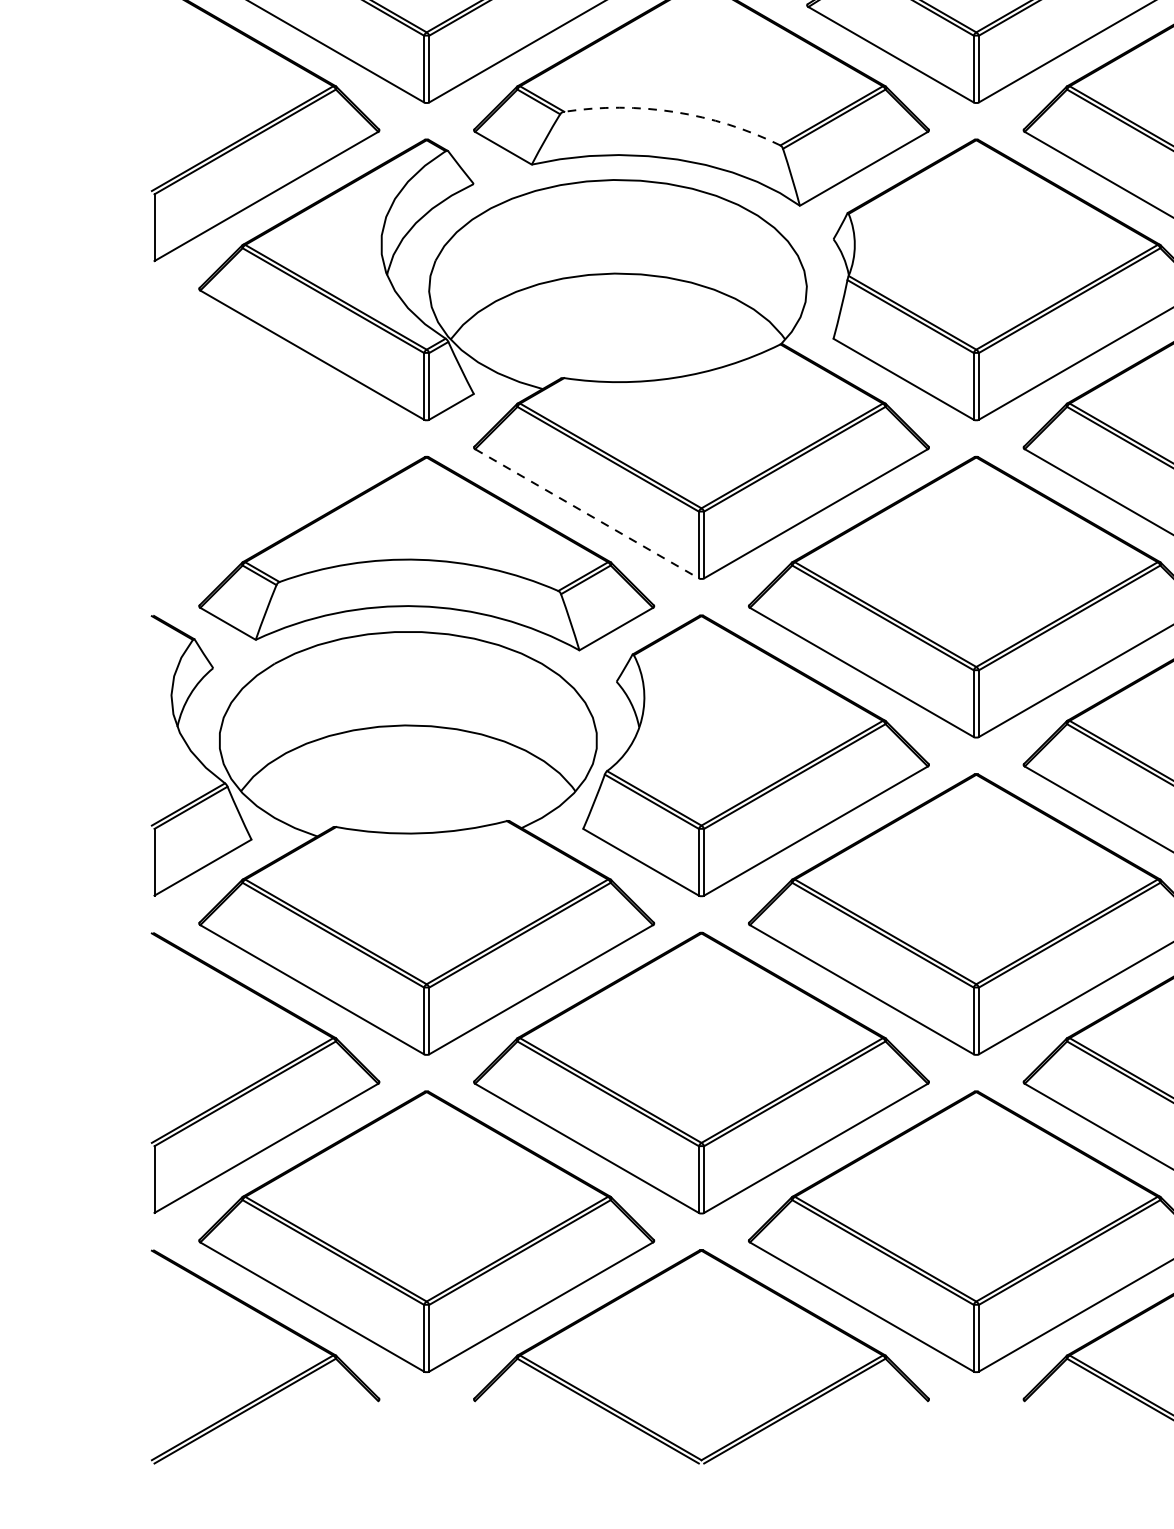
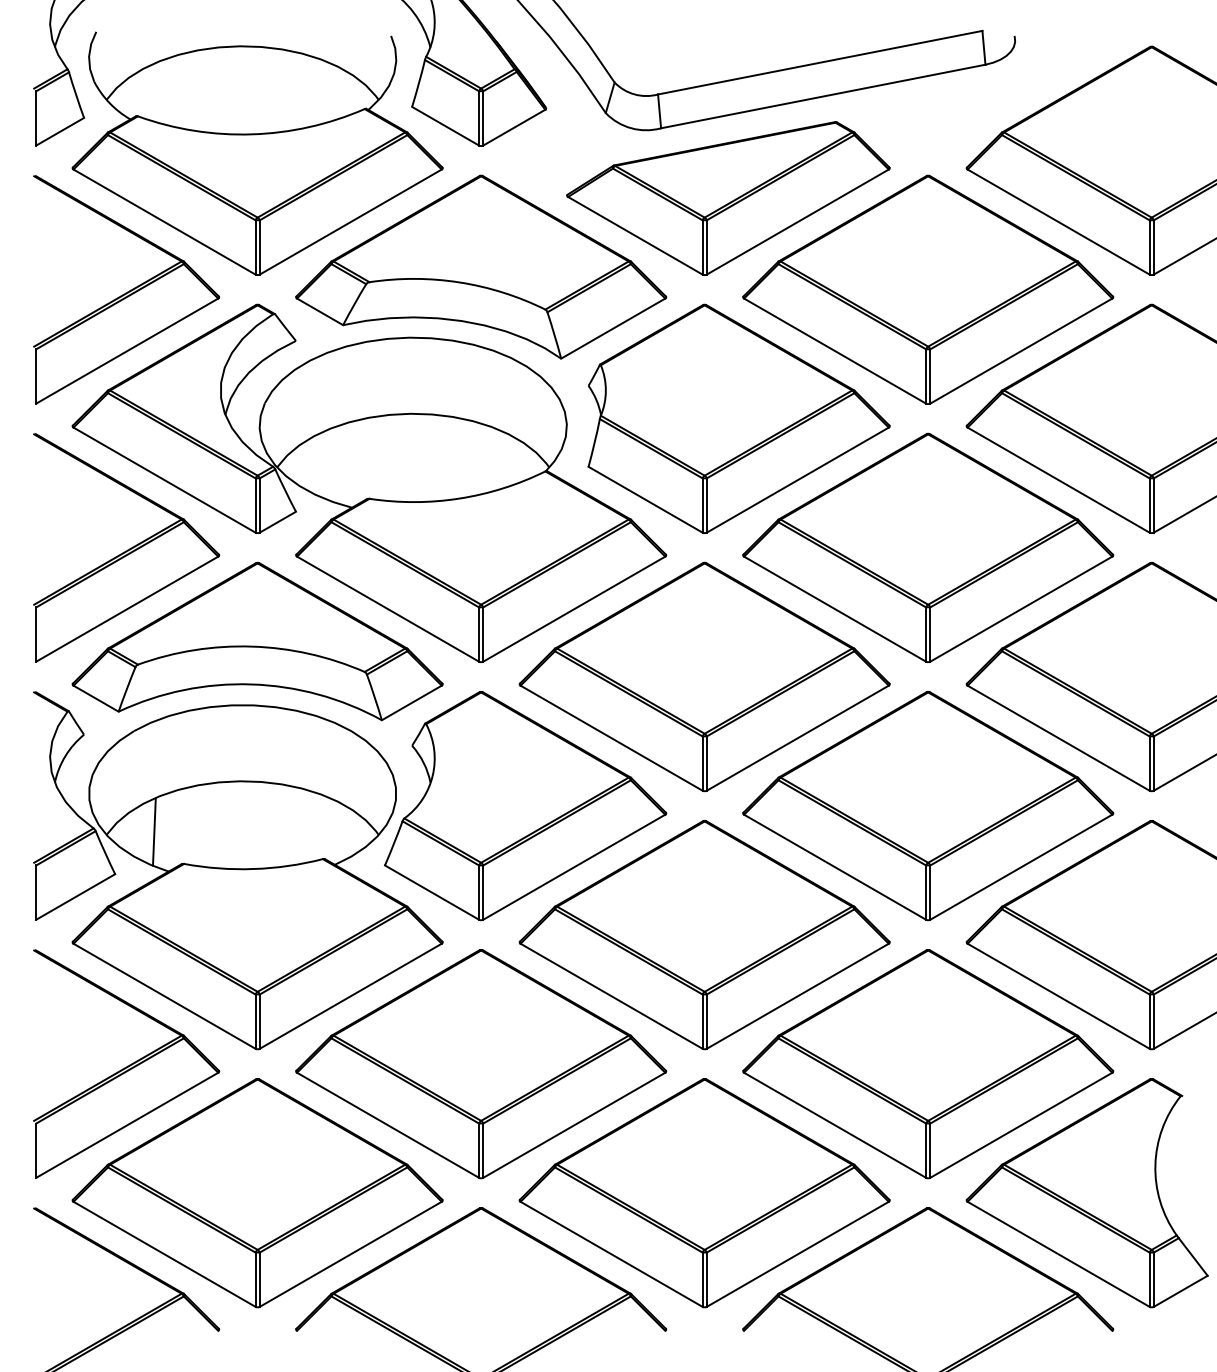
arc: (674, 112) -> (459, 282), dashed -> solid
part: (265, 437) -> (126, 547), added
line: (587, 514) -> (388, 609), dashed -> solid
line: (299, 787) -> (154, 831), added

